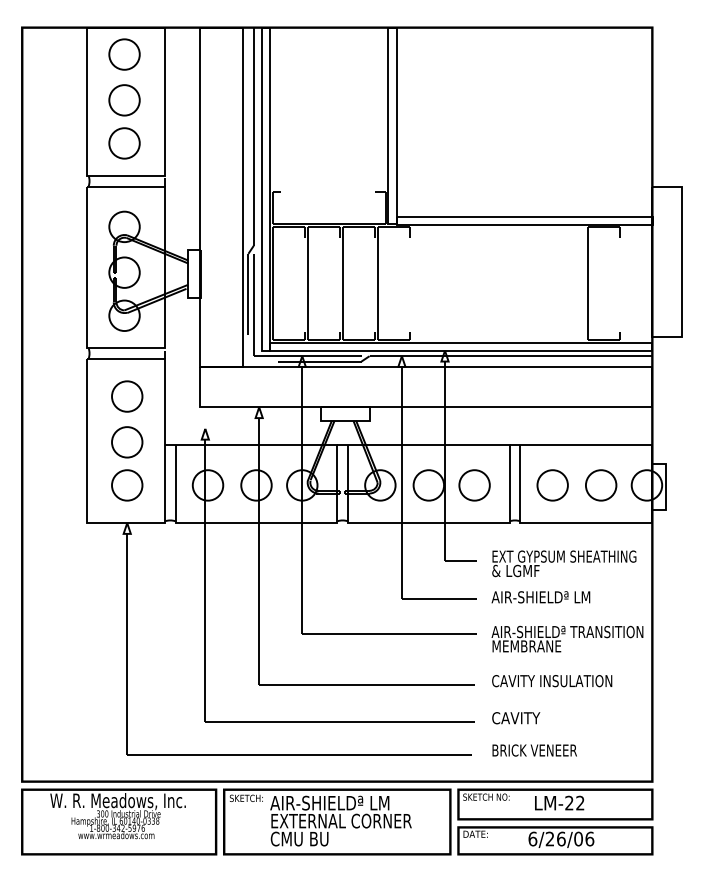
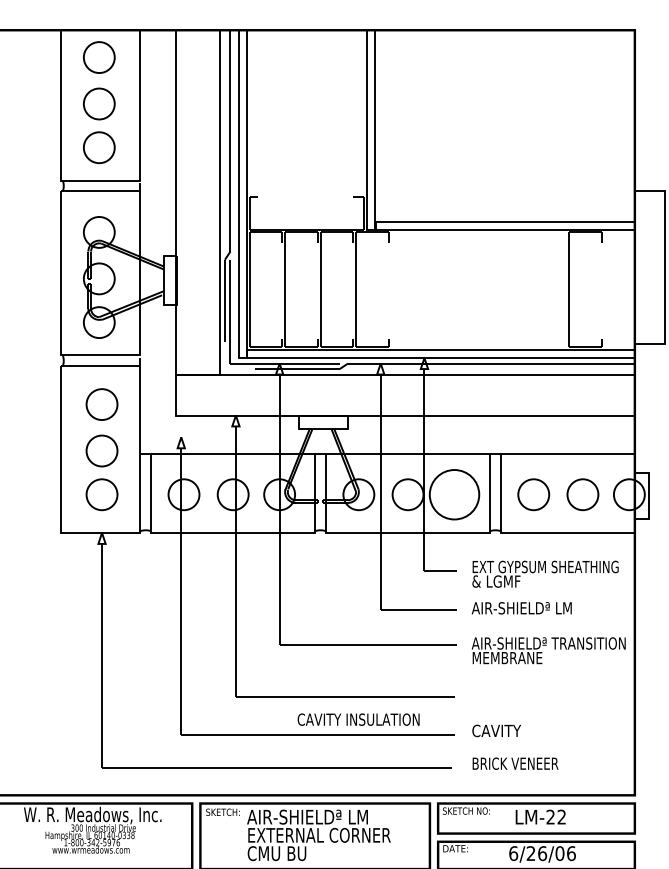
circle: (474, 485) -> (454, 494), size x1.6
text: (552, 681) -> (359, 720), moved

